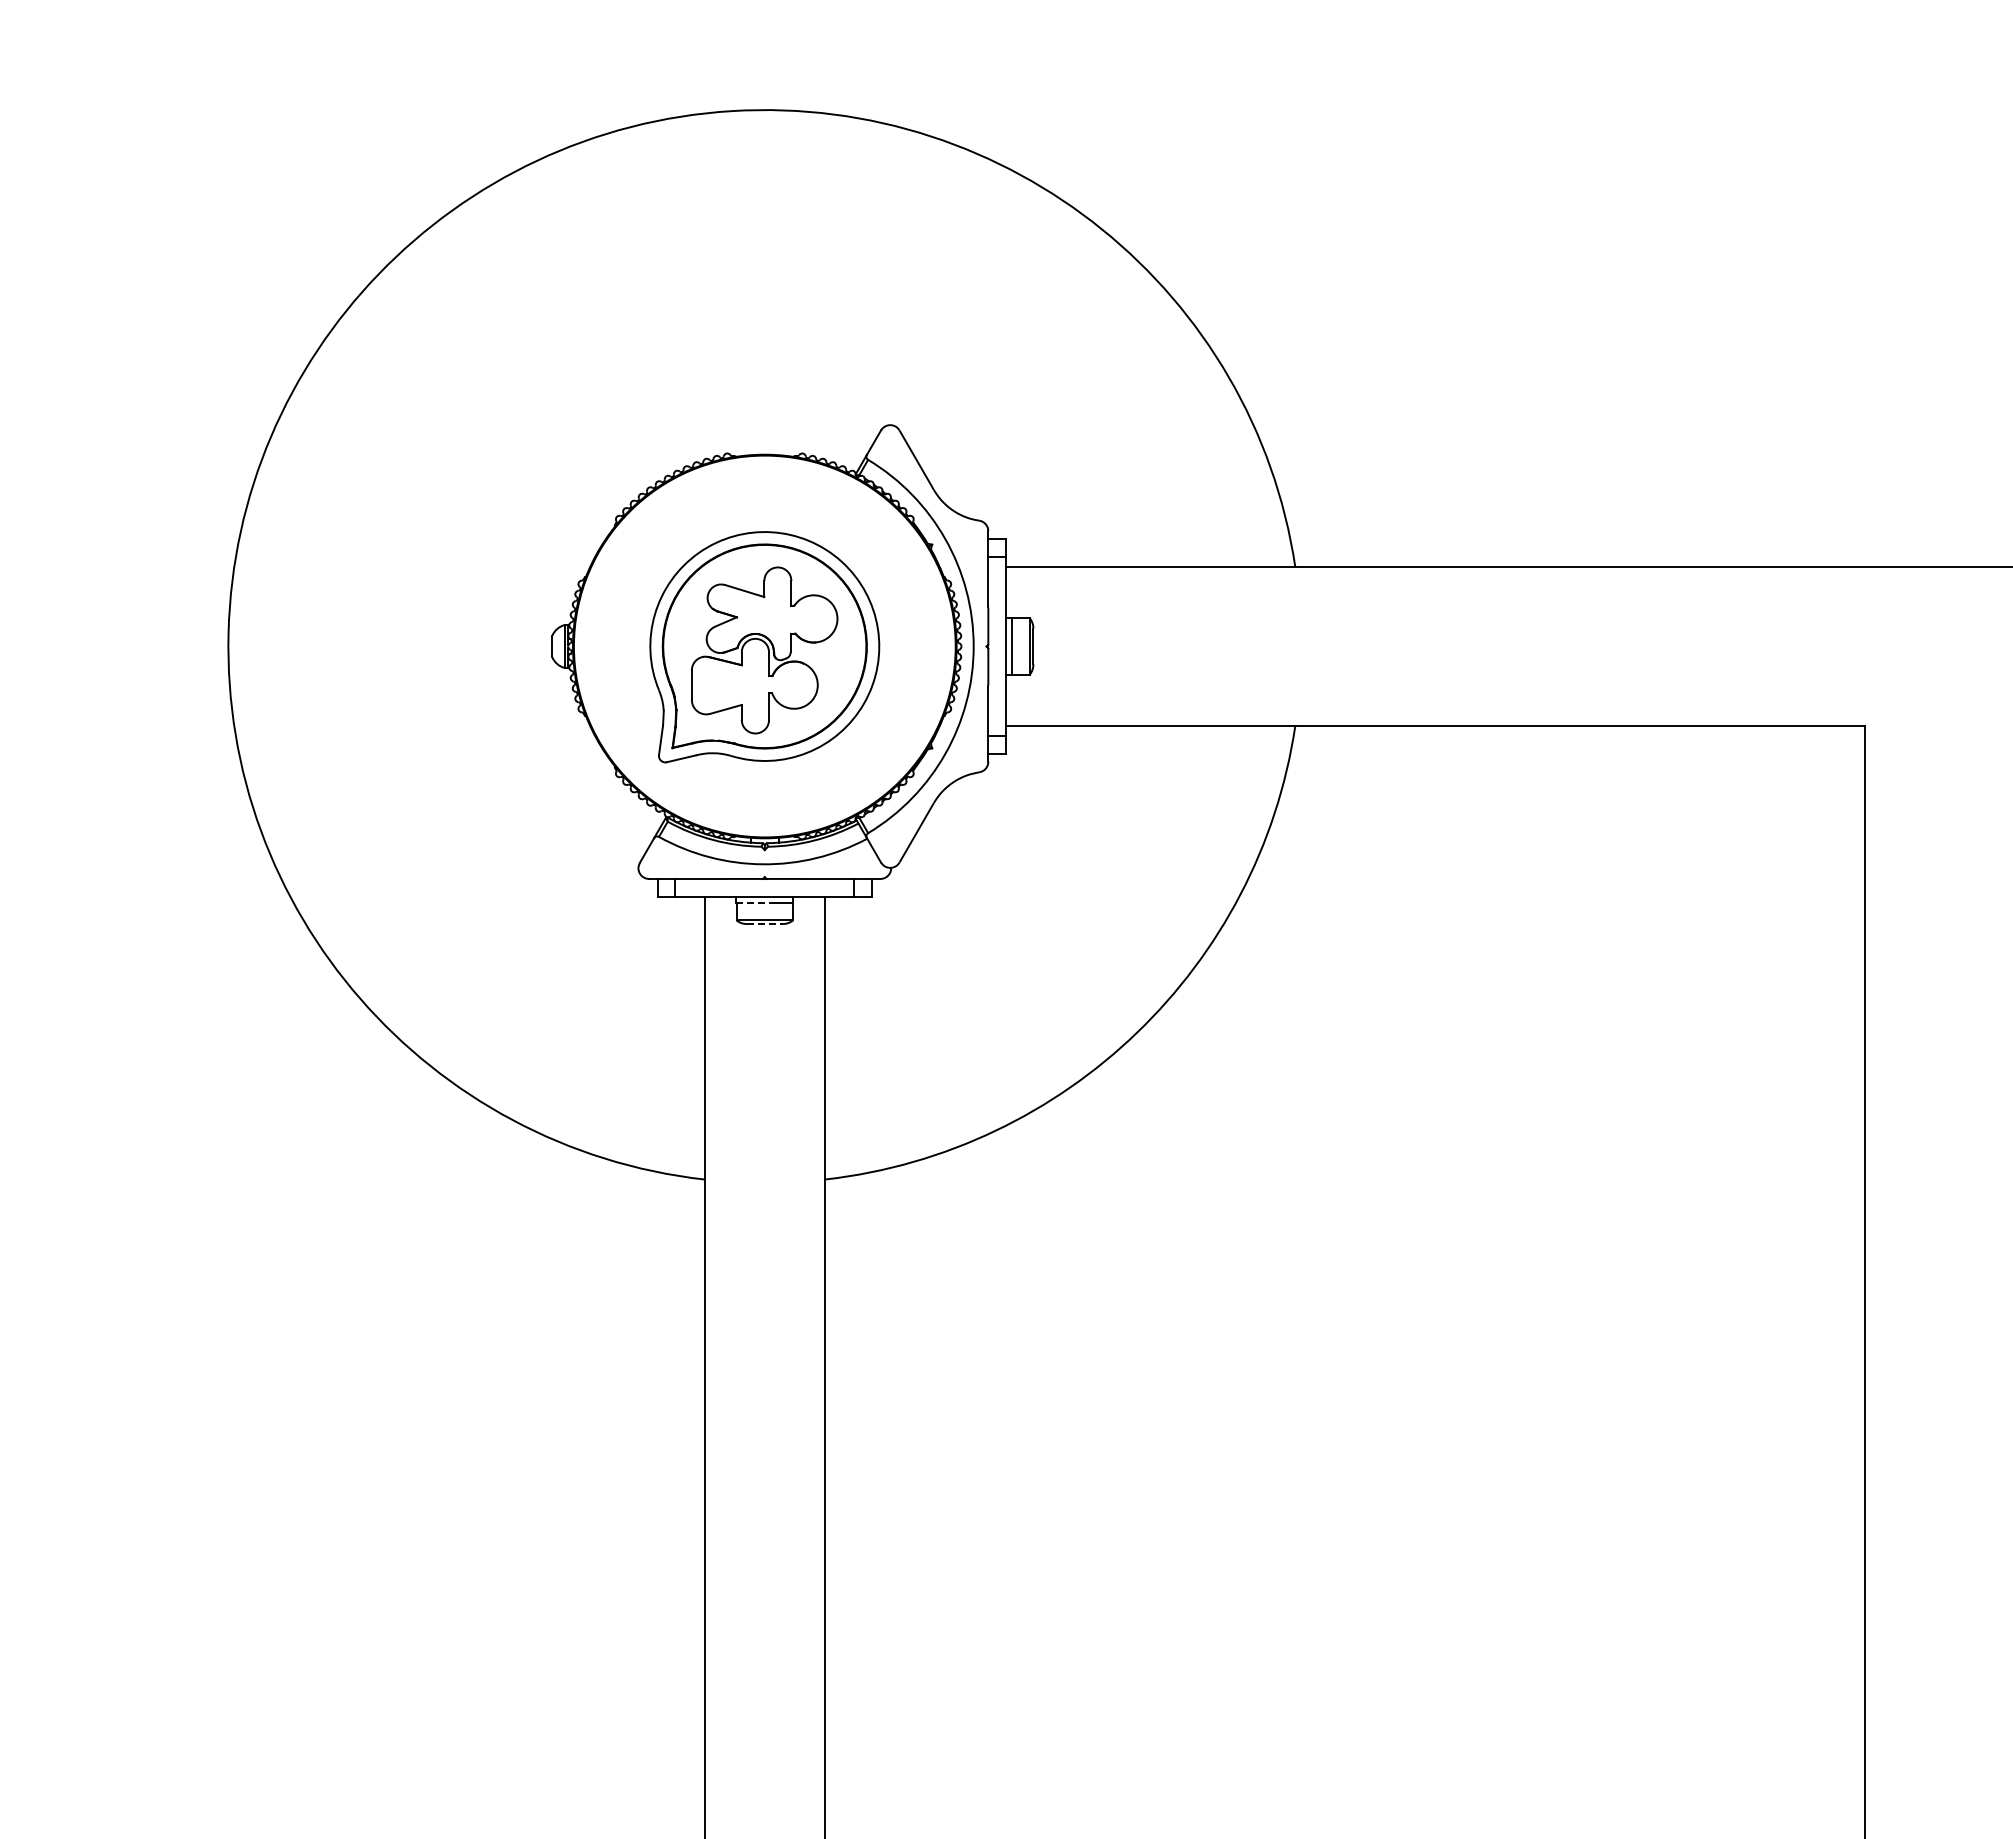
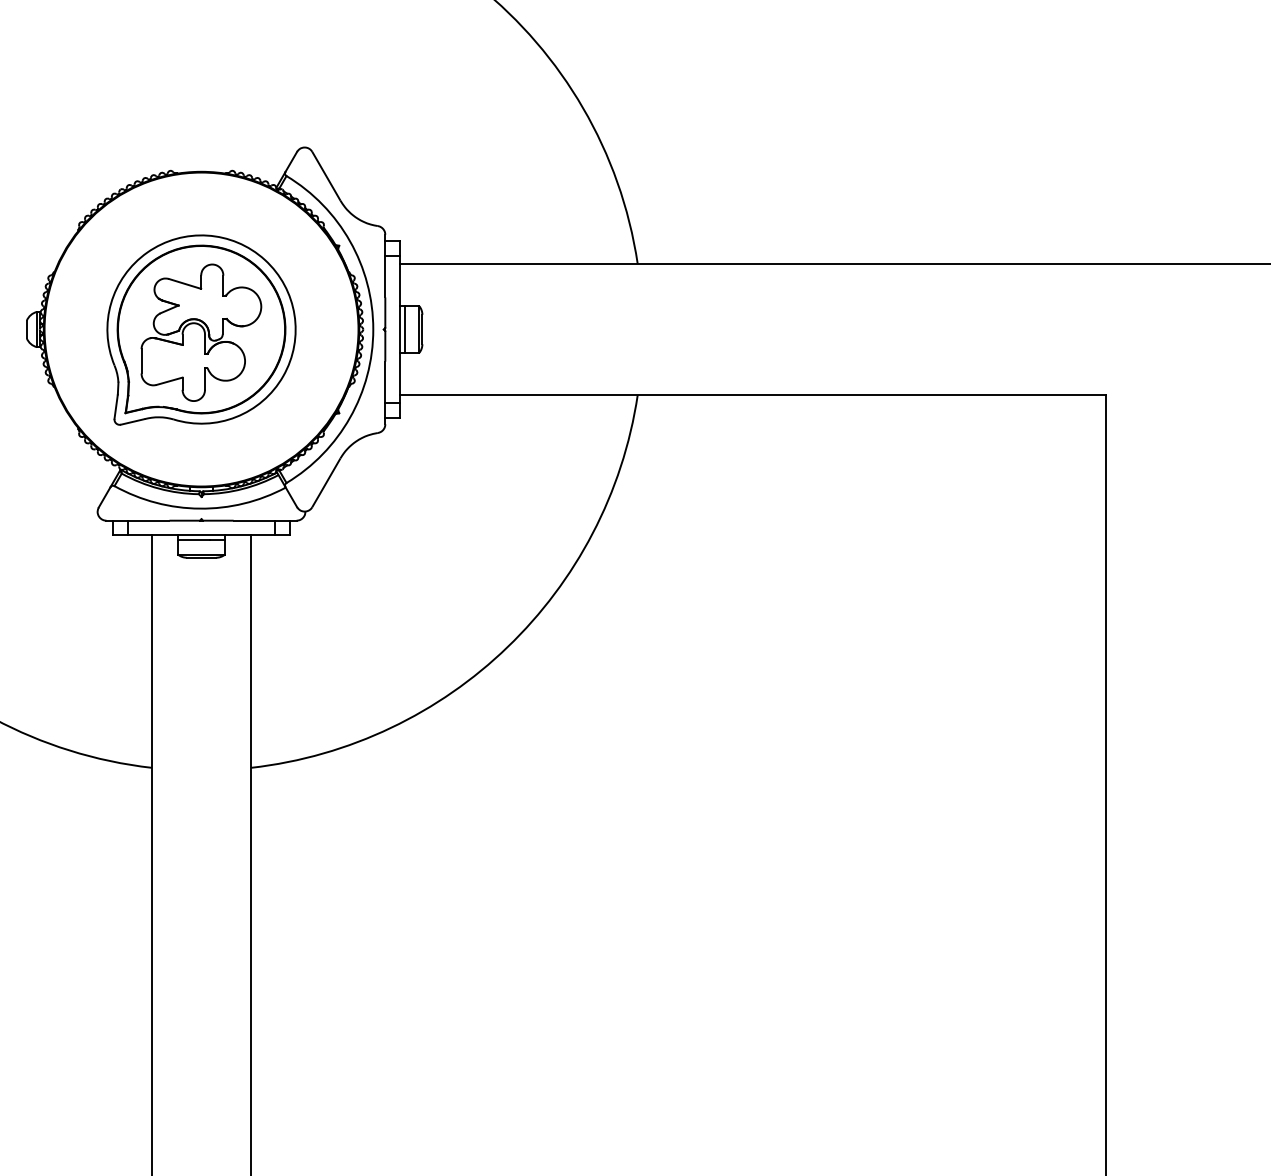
line: (755, 902) -> (193, 540), dashed -> solid
line: (764, 924) -> (201, 558), dashed -> solid

